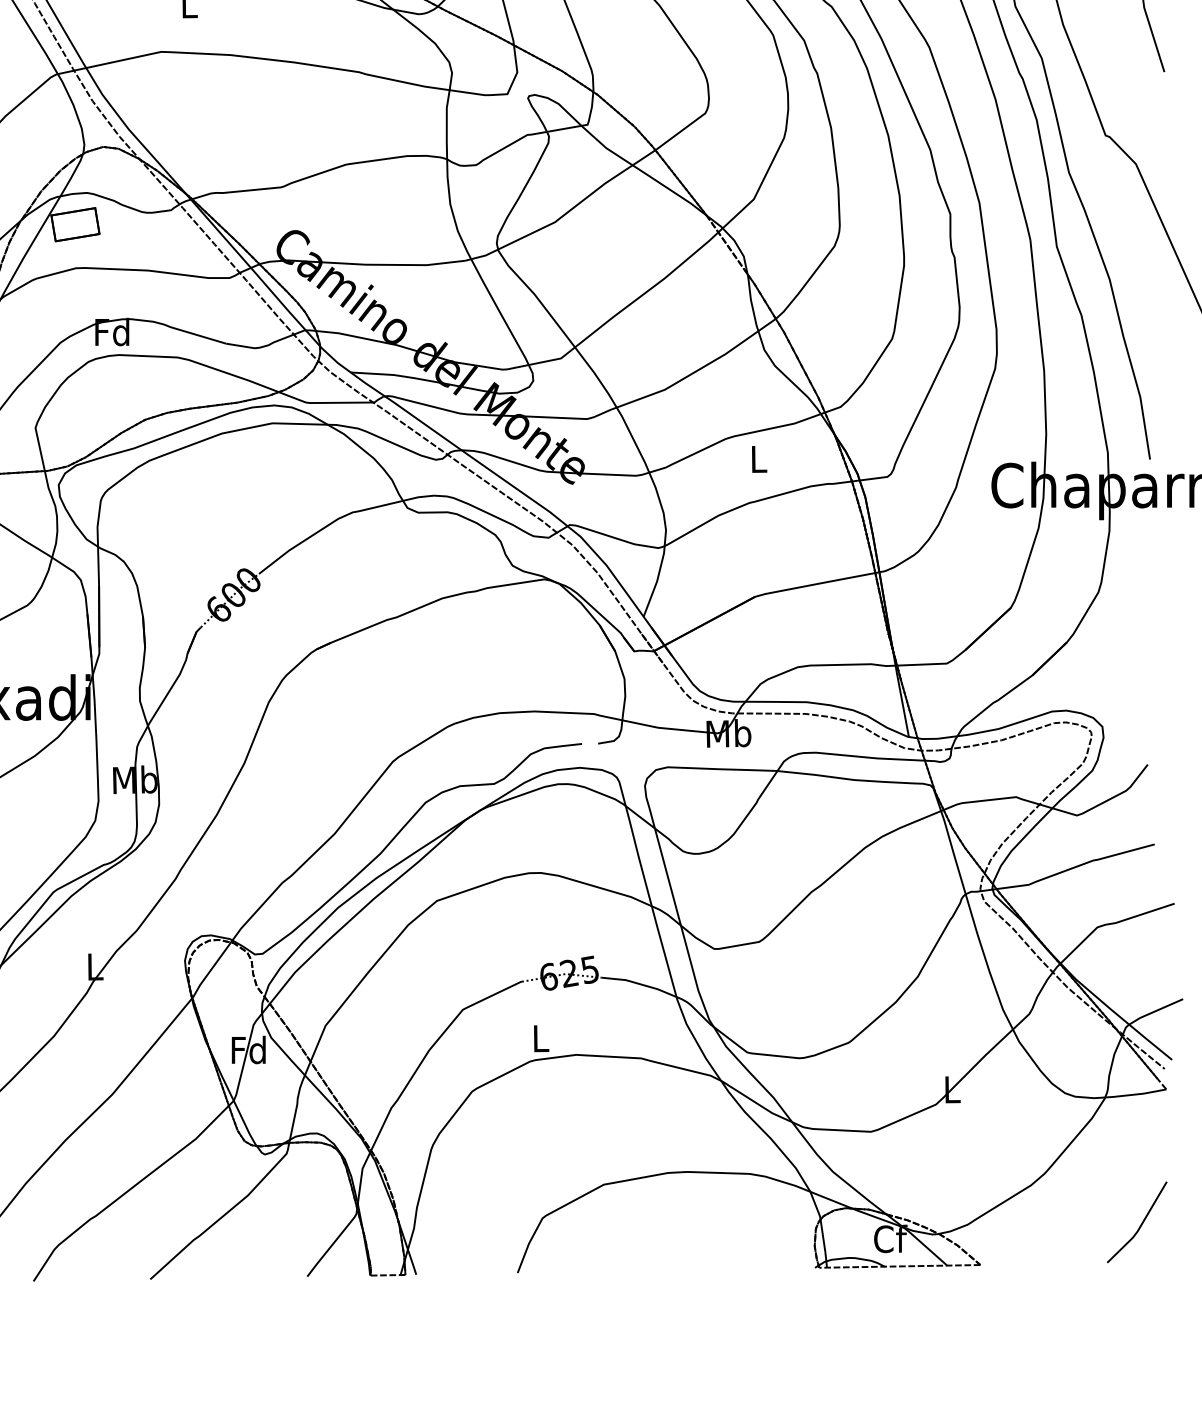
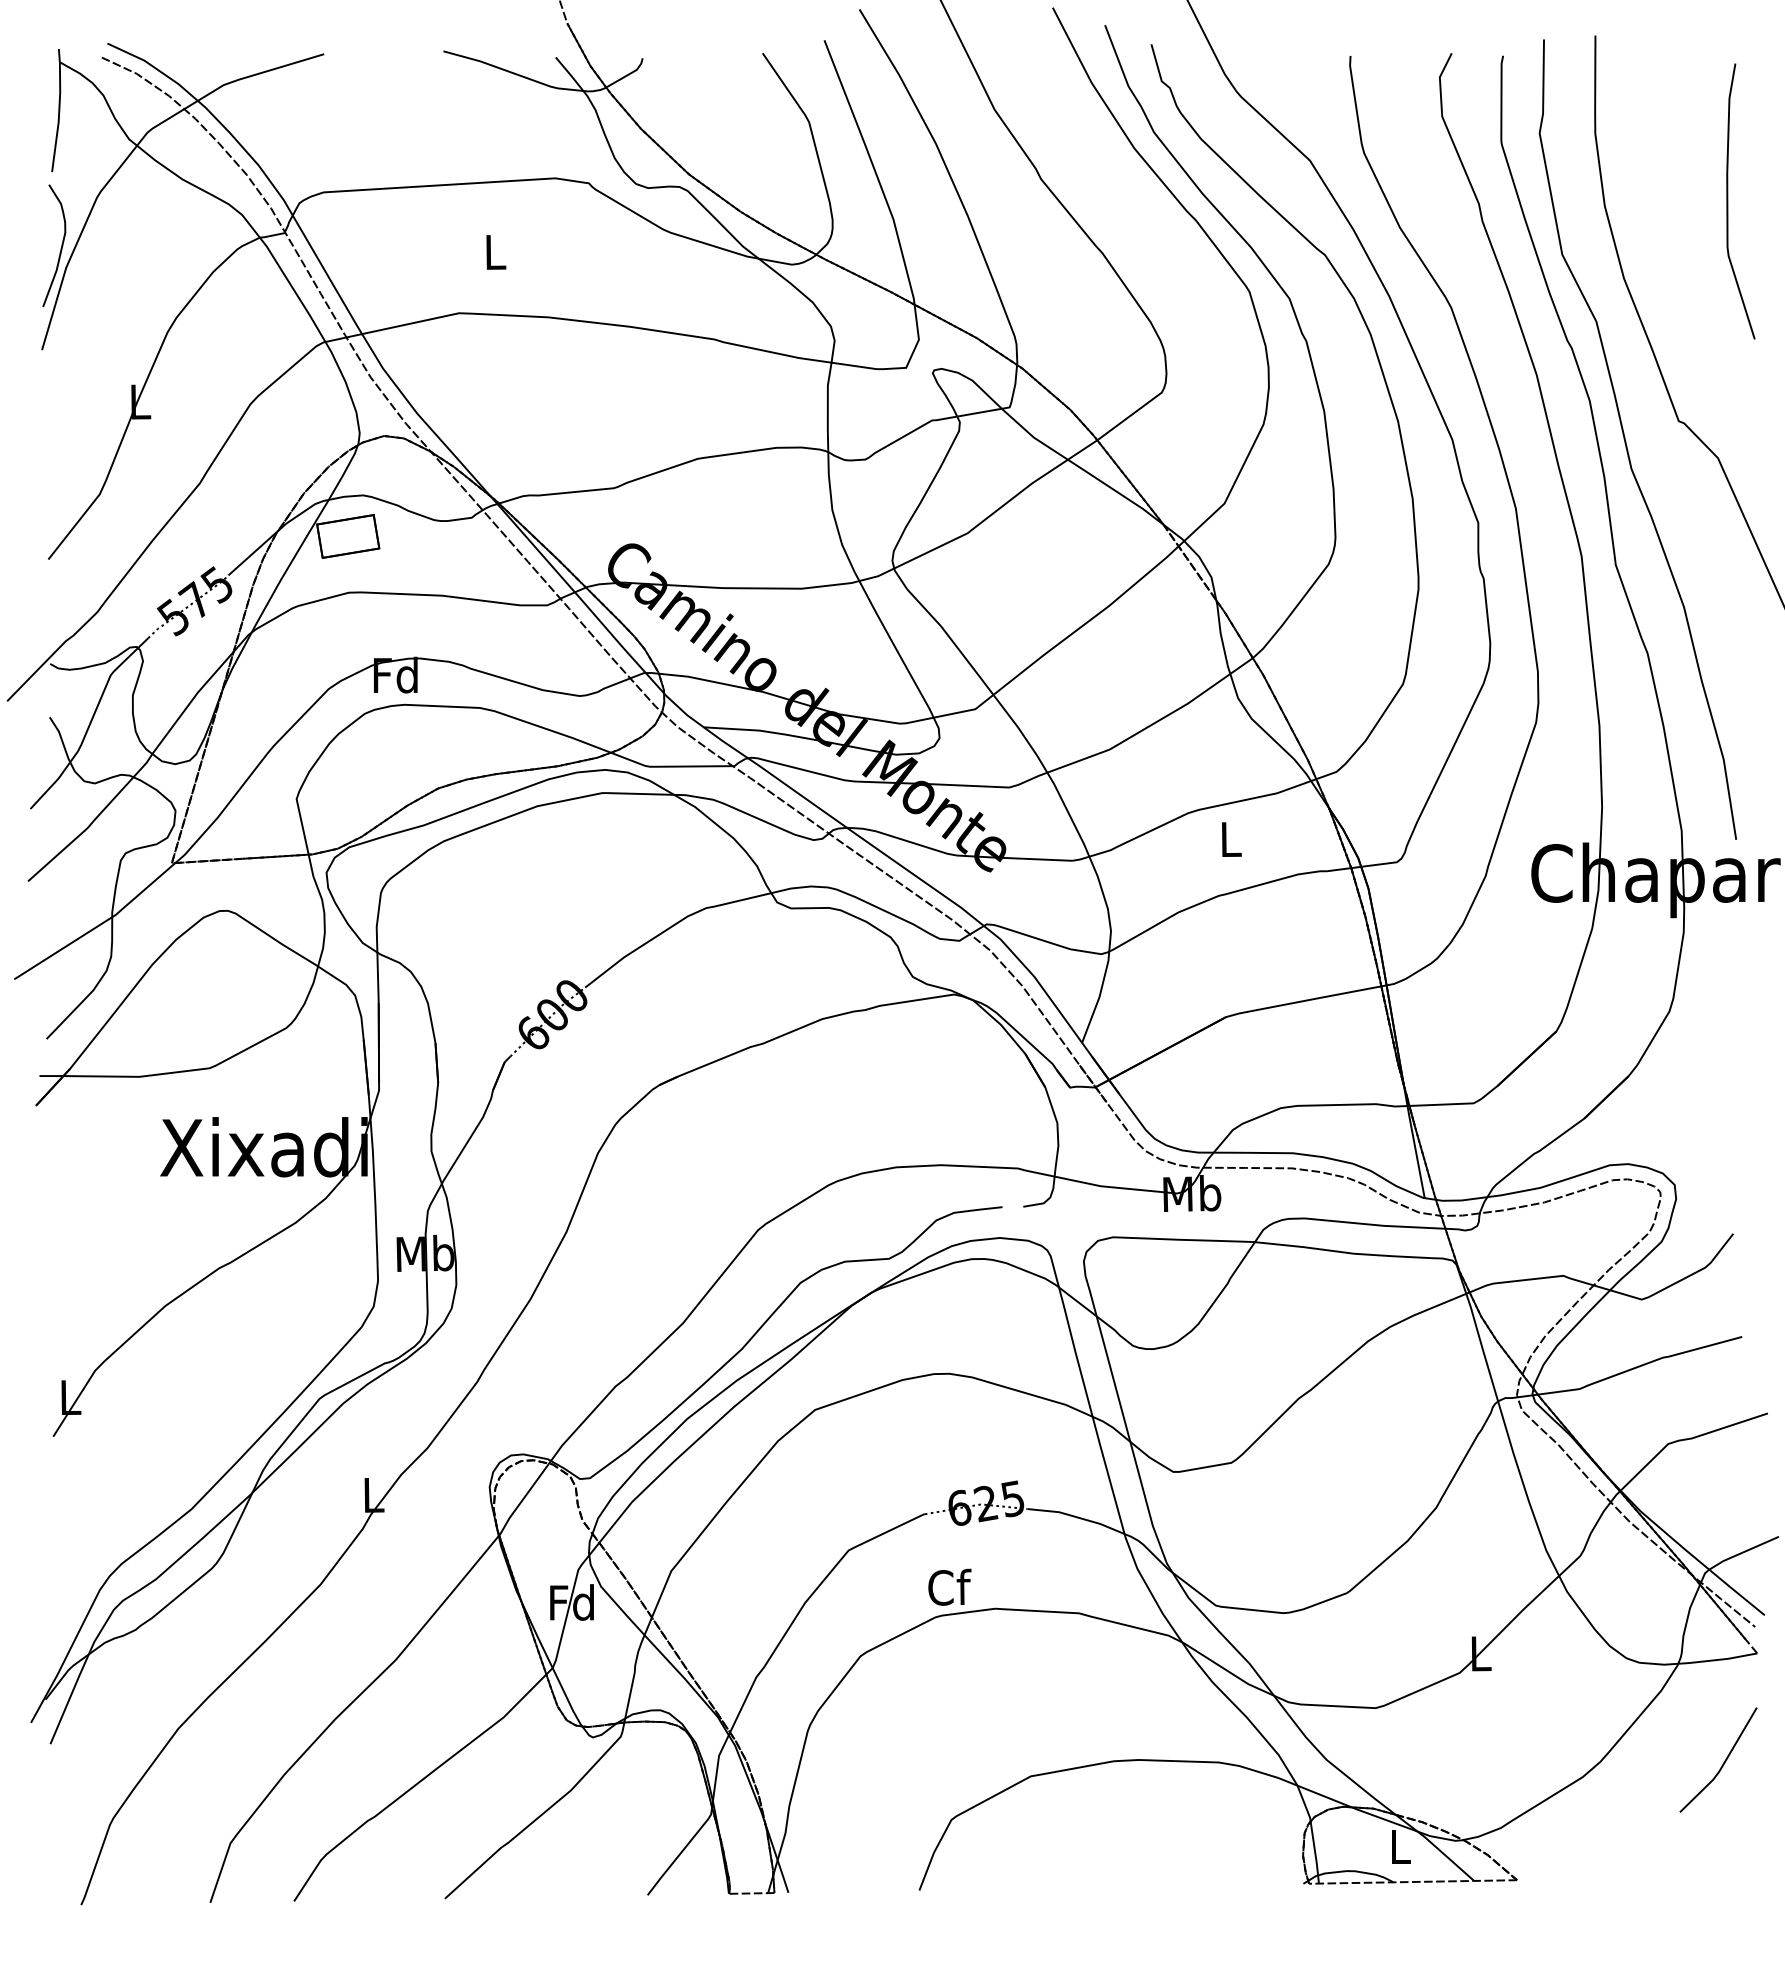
text: (540, 1037) -> (949, 1586), L -> Cf
line: (1140, 1224) -> (1723, 1762), moved
text: (890, 1238) -> (1400, 1846), Cf -> L

